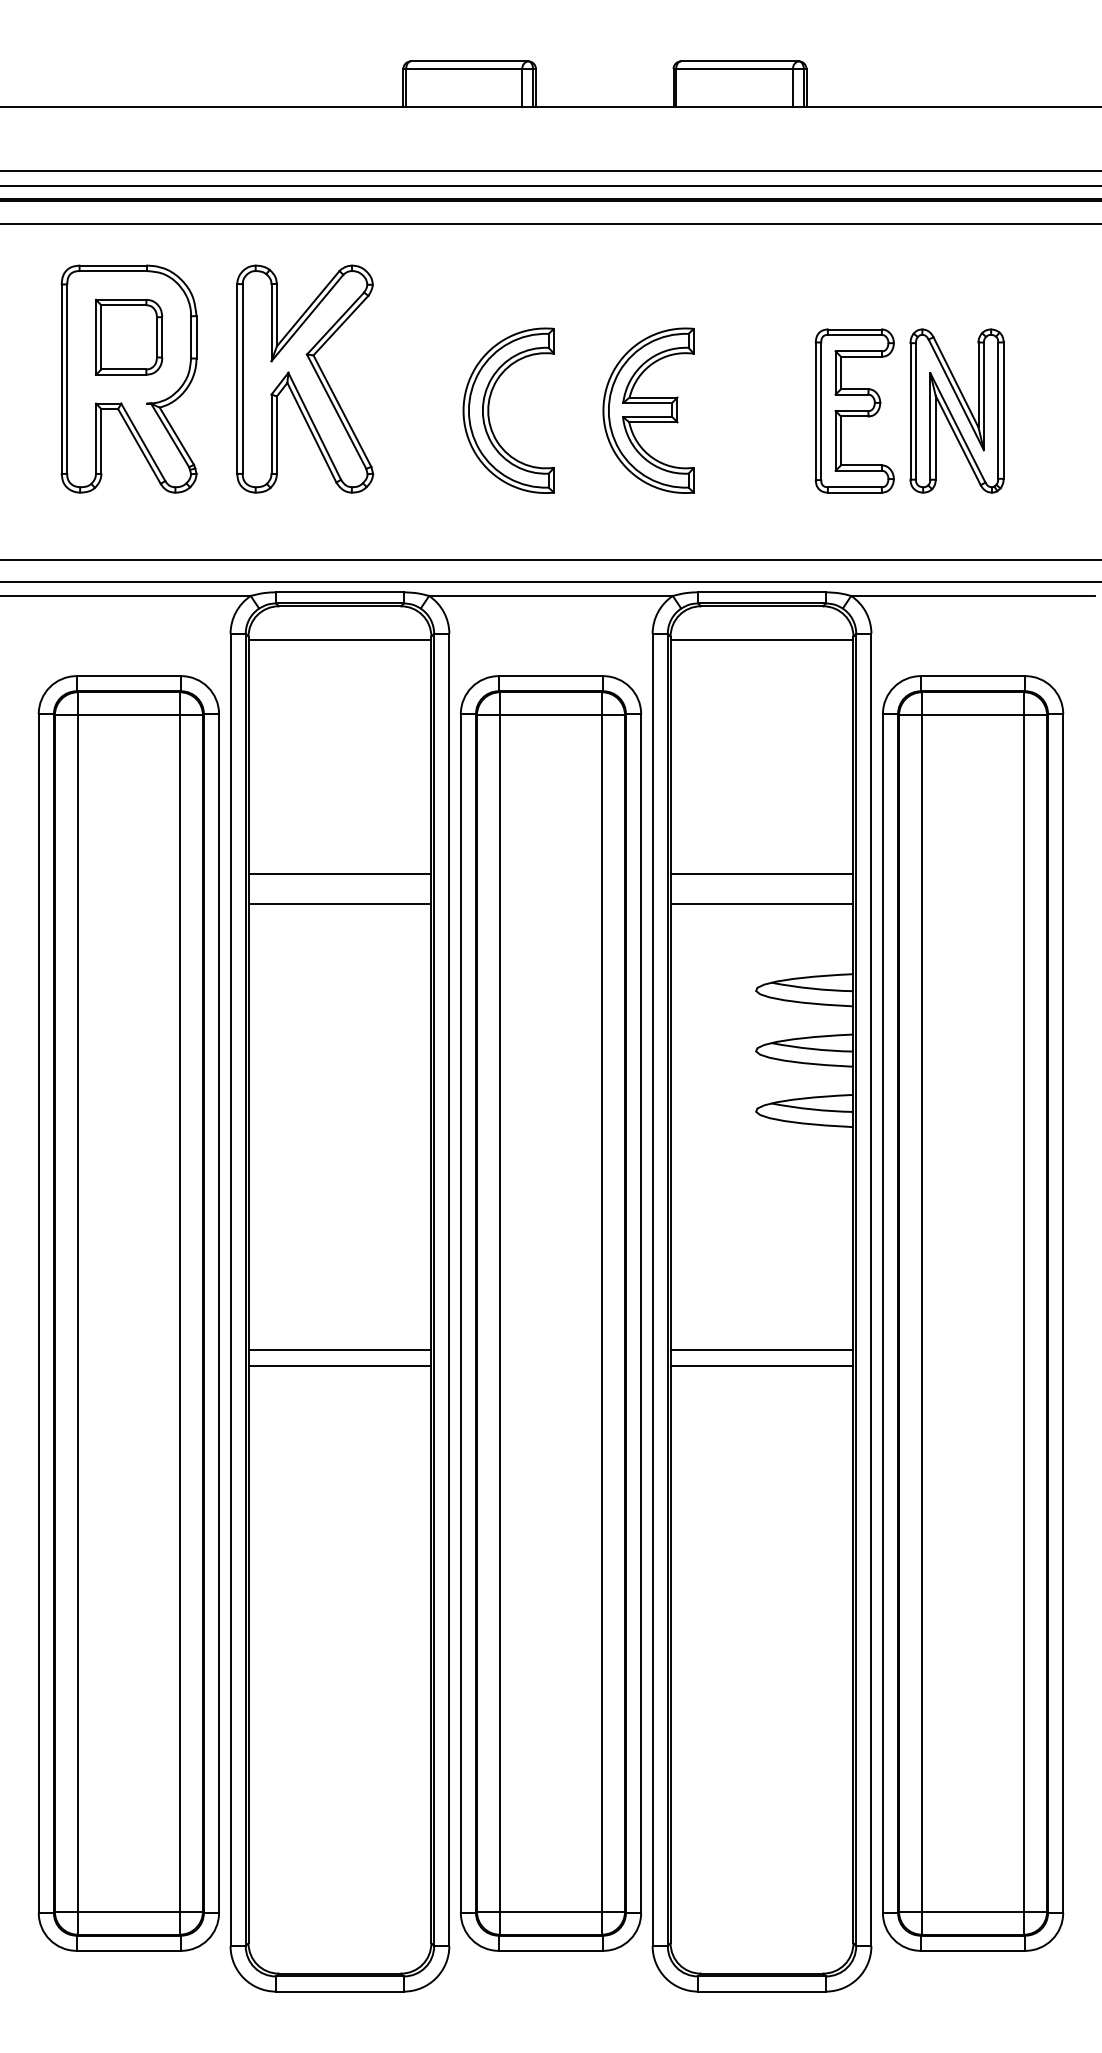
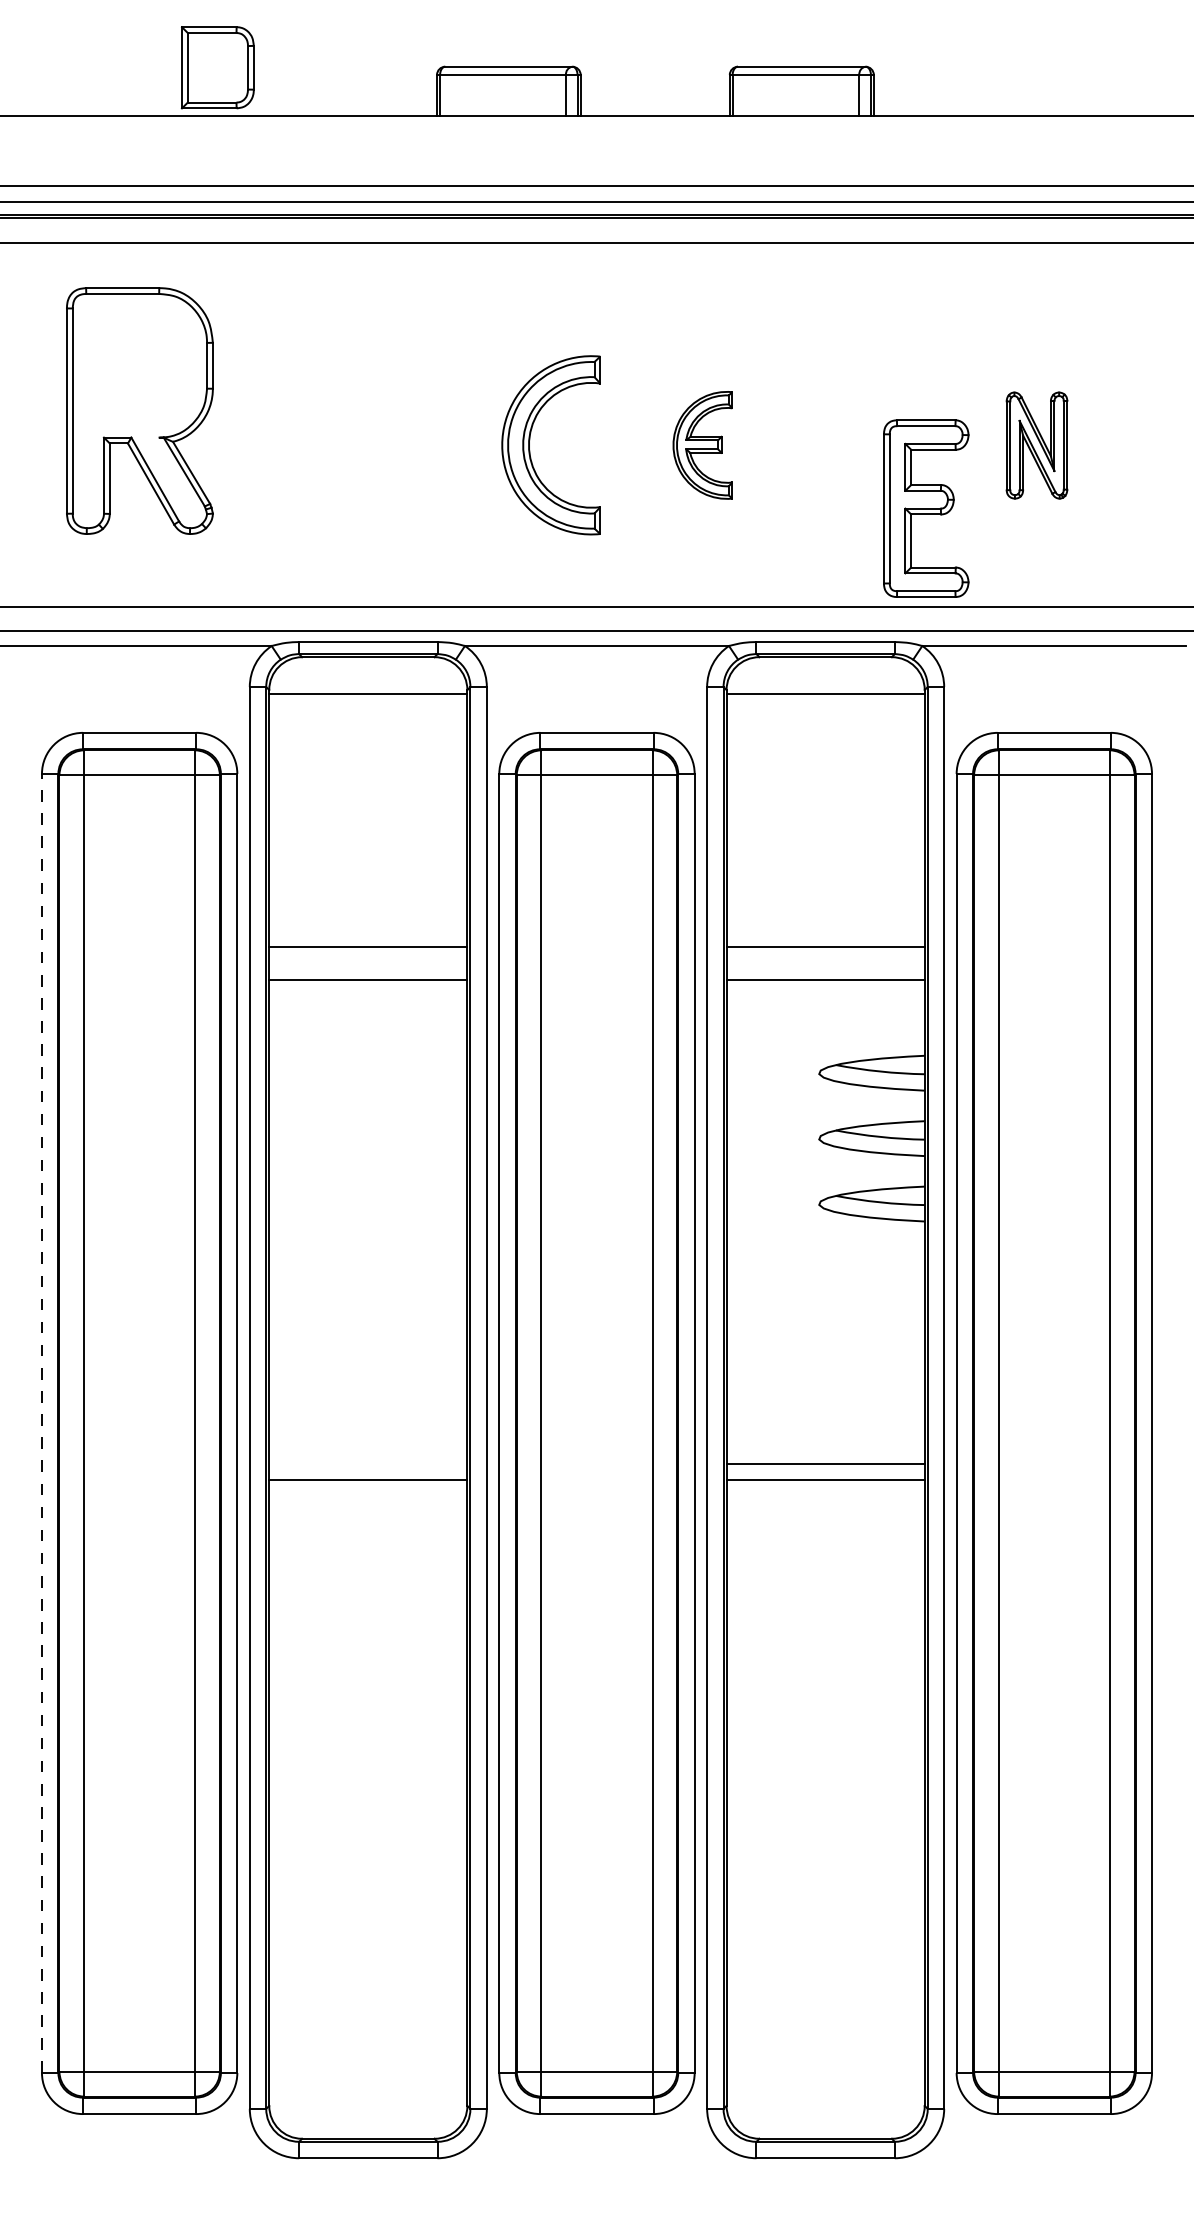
part: (128, 337) -> (217, 67), moved
part: (305, 378) -> (330, 410), removed
part: (648, 410) -> (702, 445), size x0.6
part: (855, 410) -> (926, 508), moved
part: (956, 410) -> (1036, 445), size x0.6
line: (38, 1312) -> (41, 1422), solid -> dashed
line: (340, 1350) -> (368, 1463), removed

